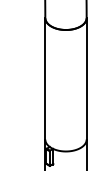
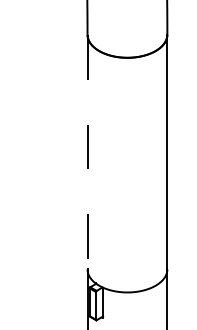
line: (45, 78) -> (87, 151), solid -> dashed

